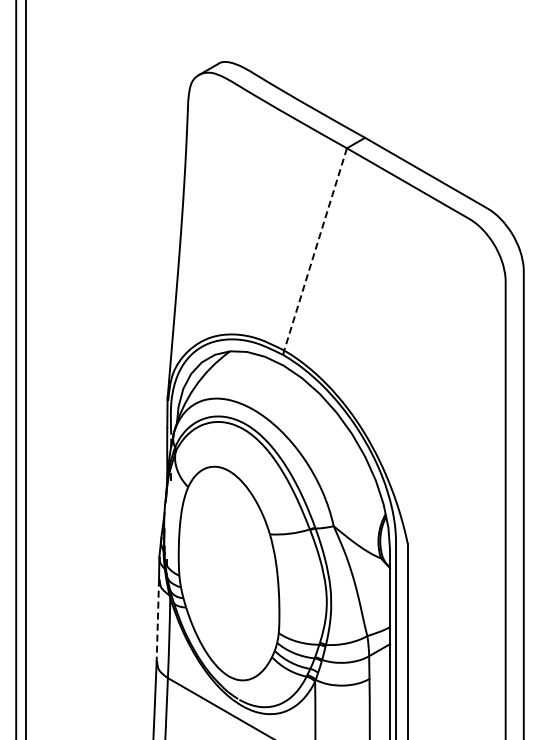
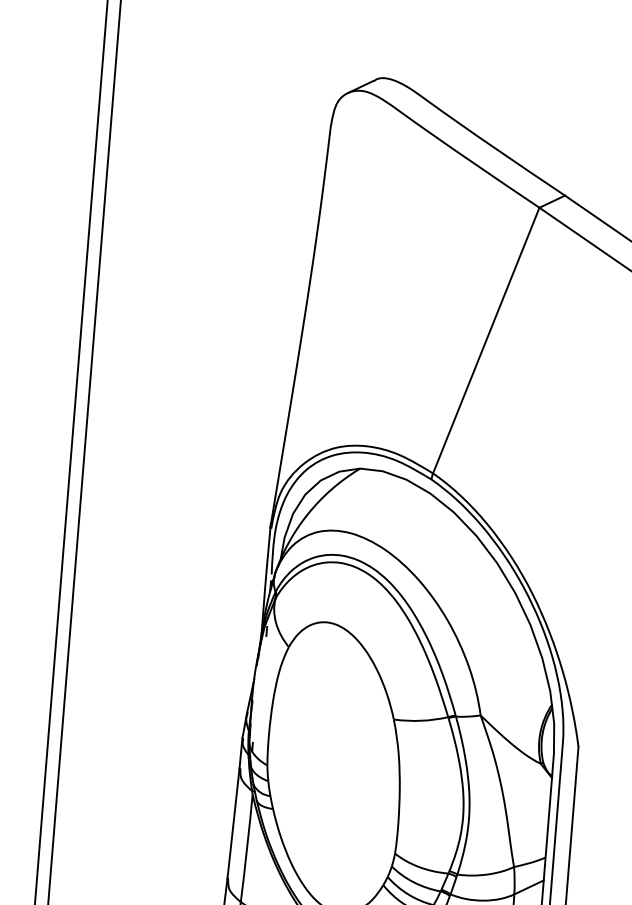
line: (315, 249) -> (486, 340), dashed -> solid
line: (157, 621) -> (232, 824), dashed -> solid

